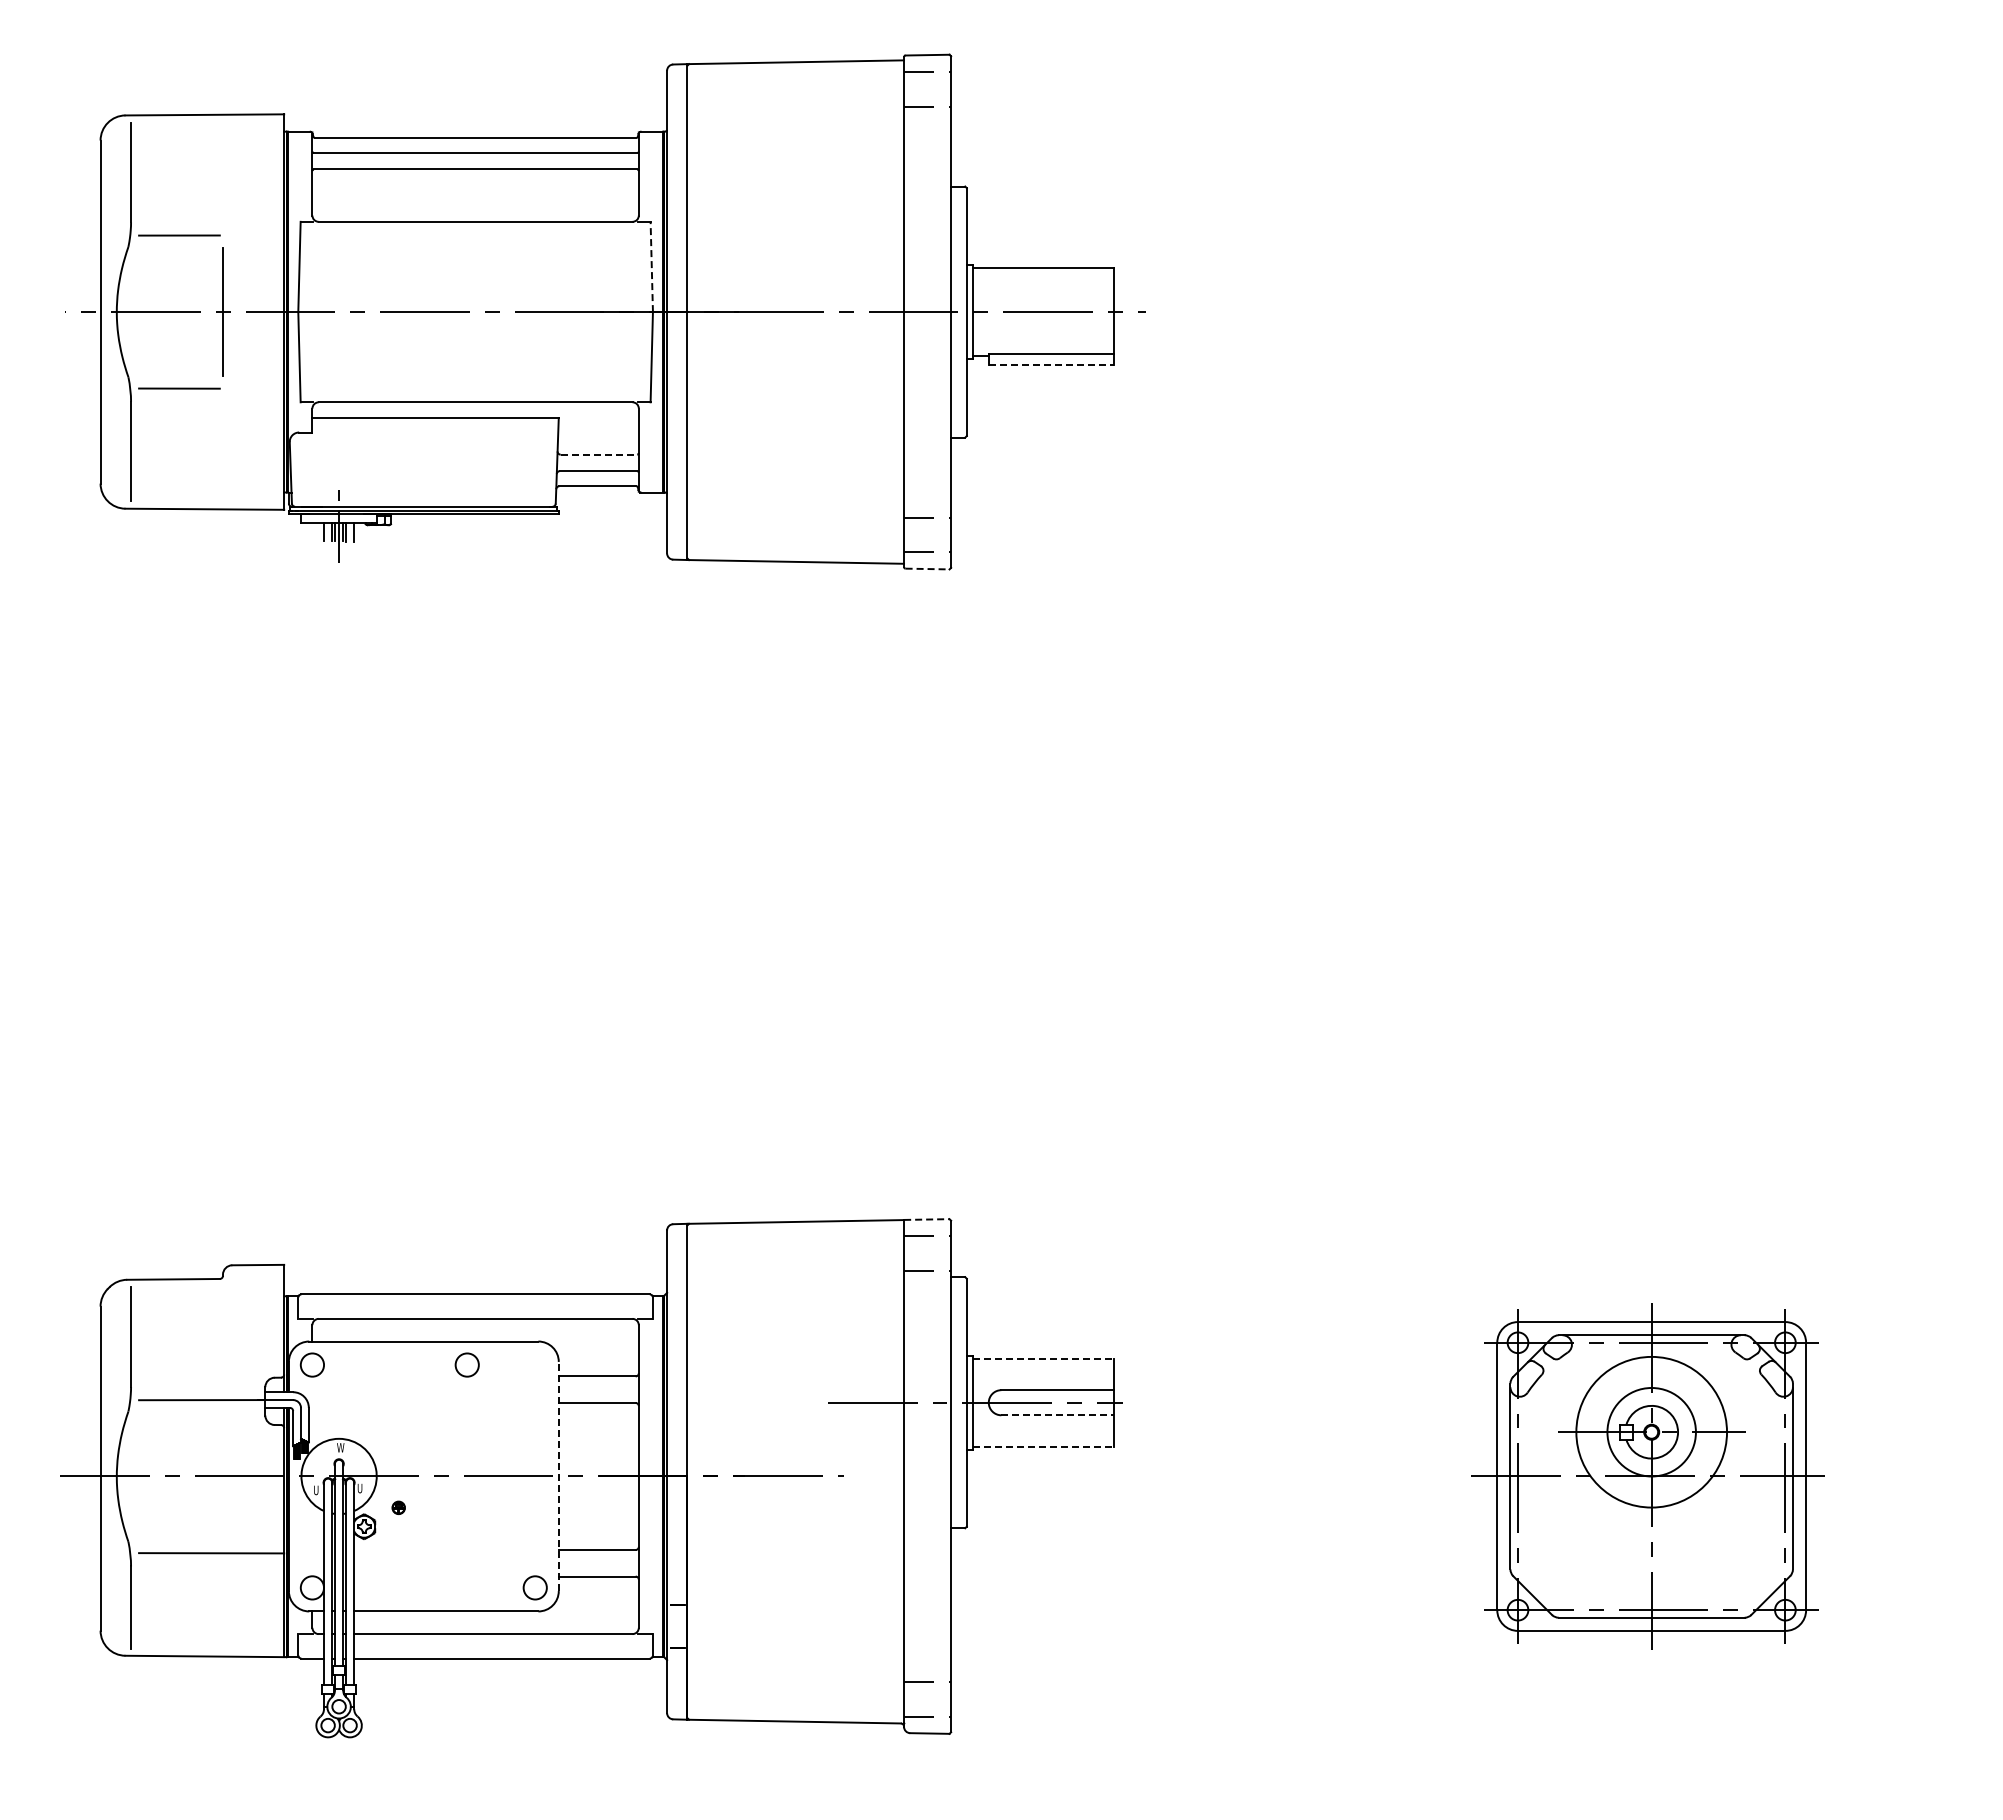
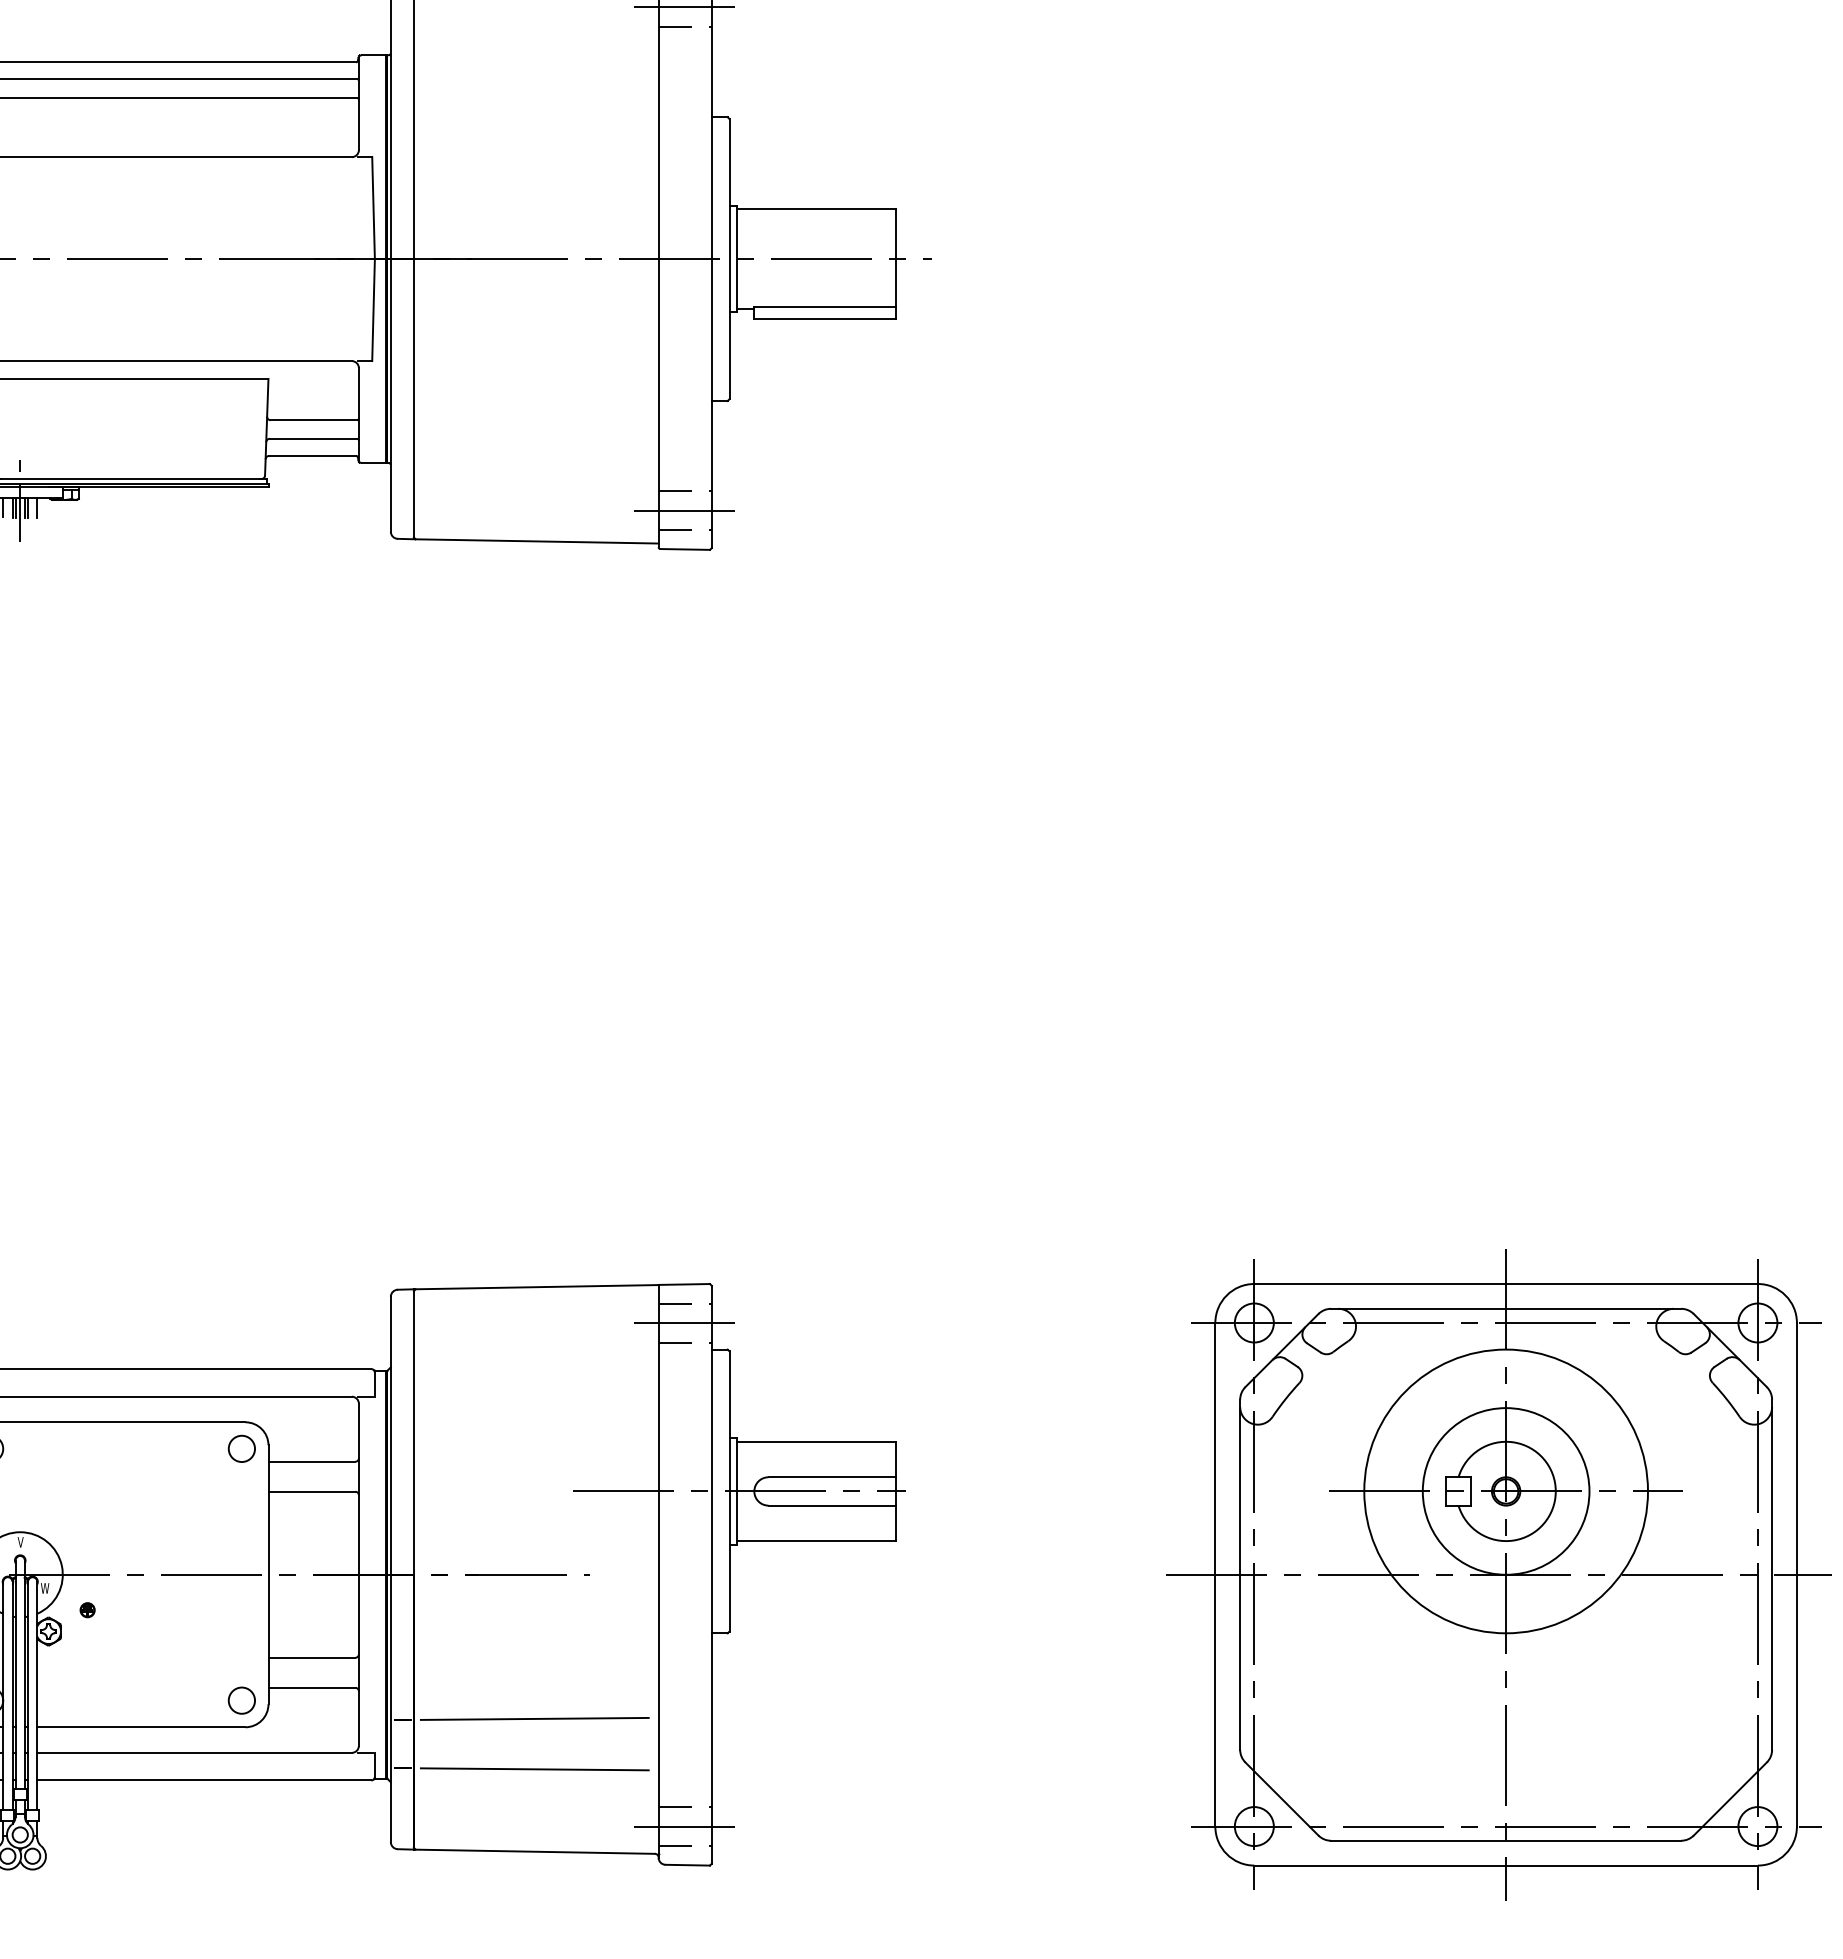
line: (927, 89) -> (685, 7), added
line: (651, 266) -> (373, 207), dashed -> solid
line: (1051, 365) -> (825, 319), dashed -> solid
line: (599, 454) -> (314, 420), dashed -> solid
line: (927, 534) -> (685, 510), added
line: (927, 569) -> (685, 549), dashed -> solid
line: (926, 1219) -> (683, 1284), dashed -> solid
line: (927, 1253) -> (685, 1322), added
line: (1043, 1358) -> (816, 1441), dashed -> solid
circle: (466, 1364) -> (241, 1448), moved
line: (1058, 1415) -> (833, 1505), dashed -> solid
line: (1043, 1446) -> (816, 1540), dashed -> solid
text: (340, 1447) -> (21, 1542), W -> V
line: (558, 1476) -> (268, 1574), dashed -> solid
part: (1647, 1476) -> (1498, 1574), size x1.67
text: (360, 1488) -> (44, 1588), U -> W
line: (794, 1603) -> (534, 1718), added
line: (794, 1648) -> (534, 1769), added
line: (927, 1699) -> (685, 1826), added

